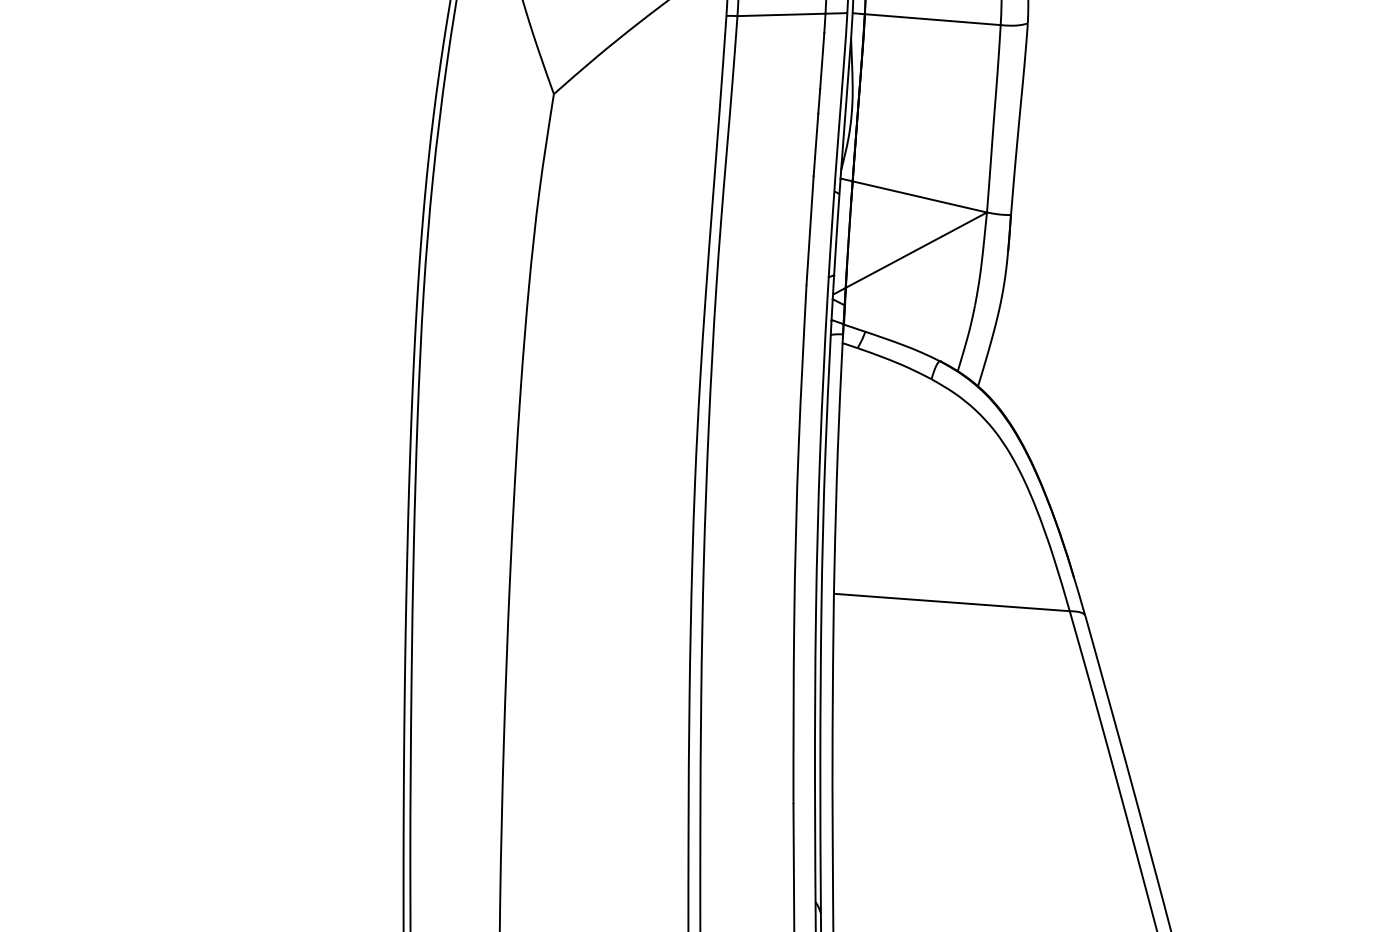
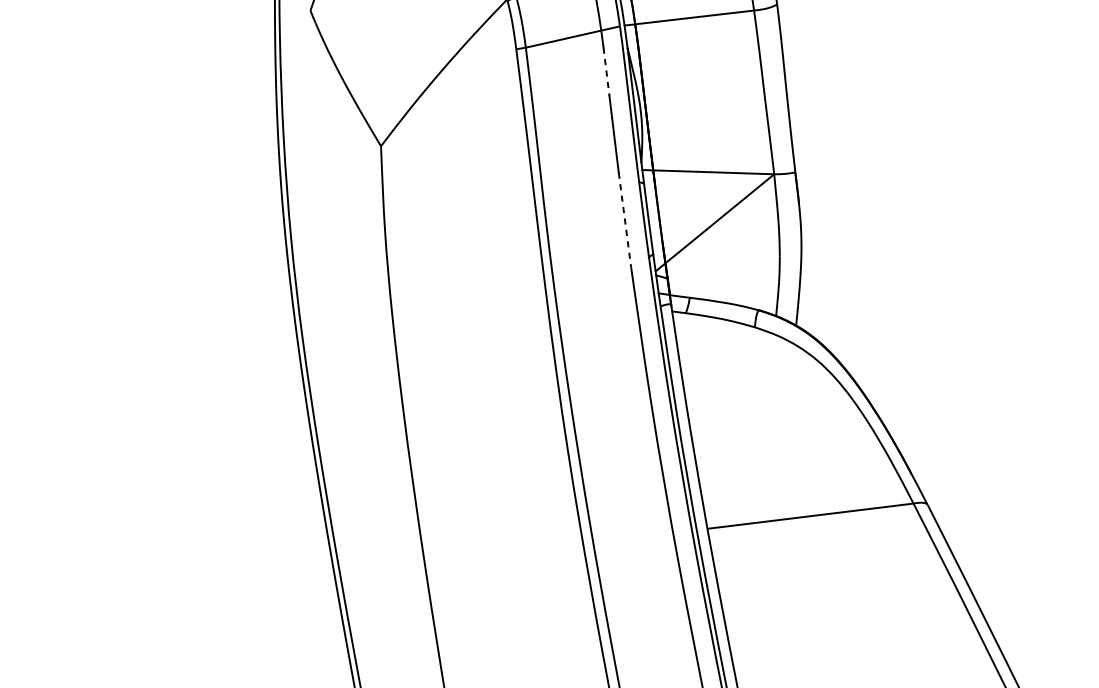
line: (822, 61) -> (606, 72), solid -> dashed
line: (810, 231) -> (625, 220), solid -> dashed

